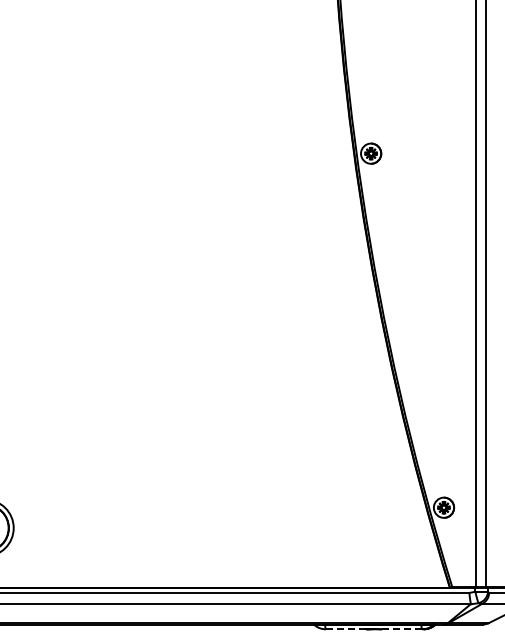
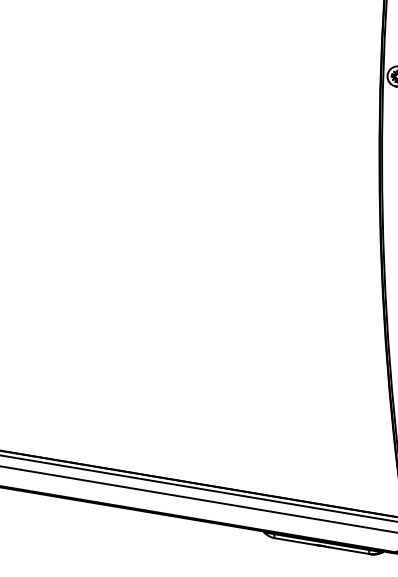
line: (345, 629) -> (293, 541), dashed -> solid
line: (401, 629) -> (349, 550), dashed -> solid

